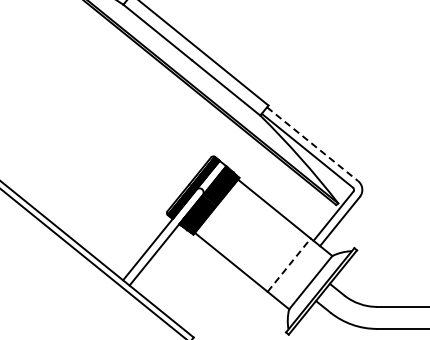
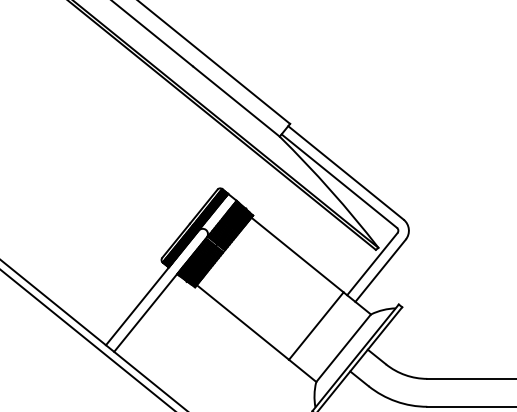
line: (312, 144) -> (345, 173), dashed -> solid
line: (289, 264) -> (316, 325), dashed -> solid

